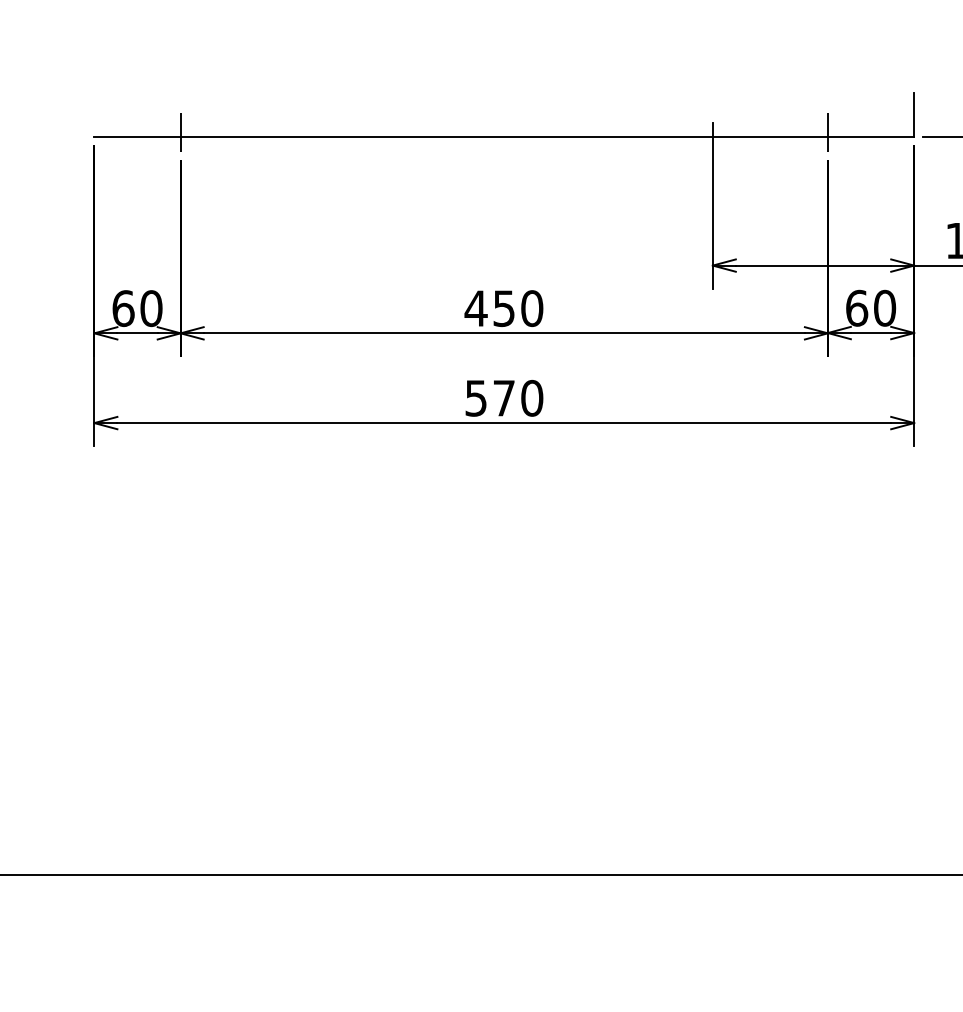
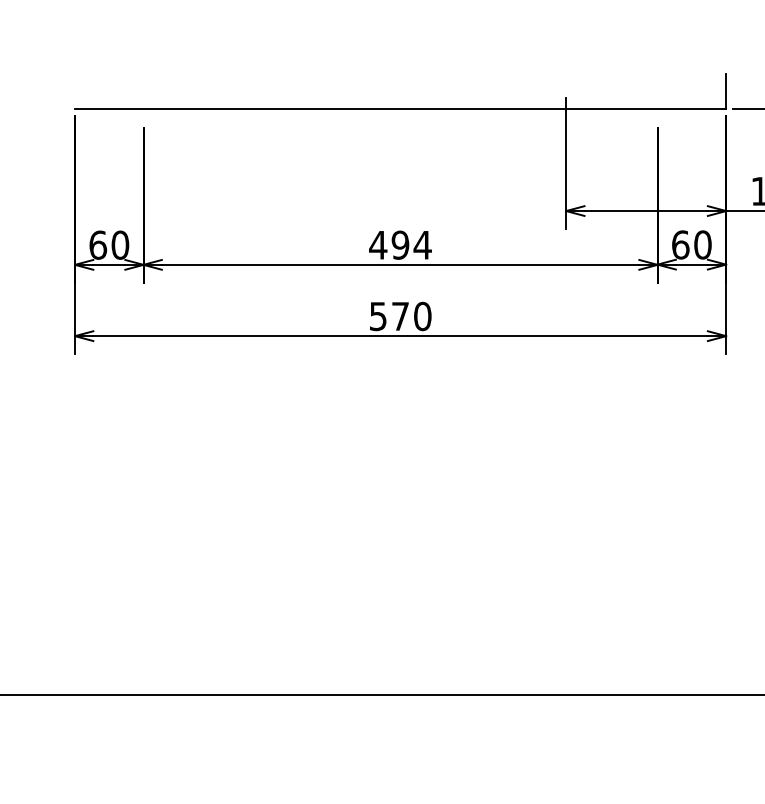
line: (180, 132) -> (143, 105), removed
line: (827, 132) -> (657, 105), removed
text: (518, 308) -> (411, 245), 450 -> 494

